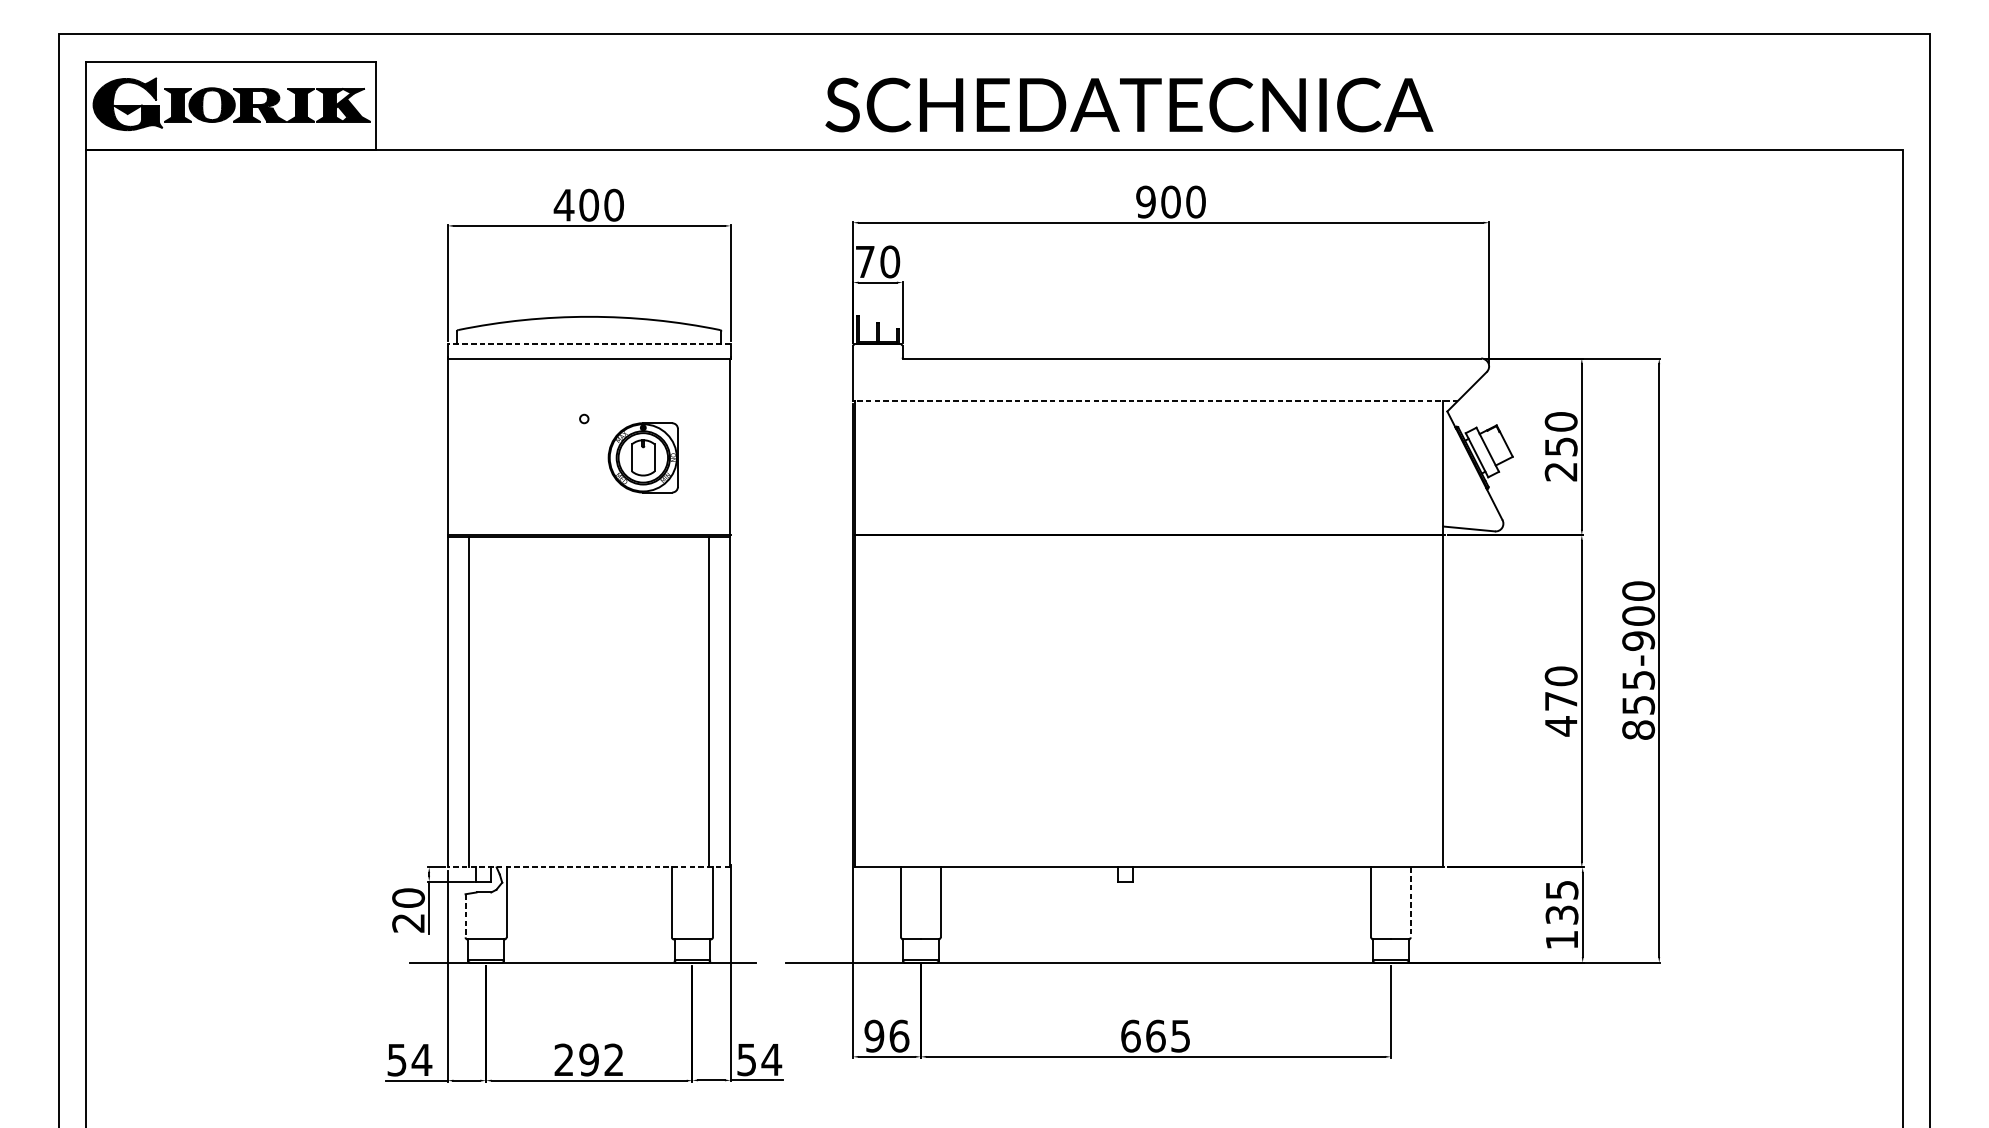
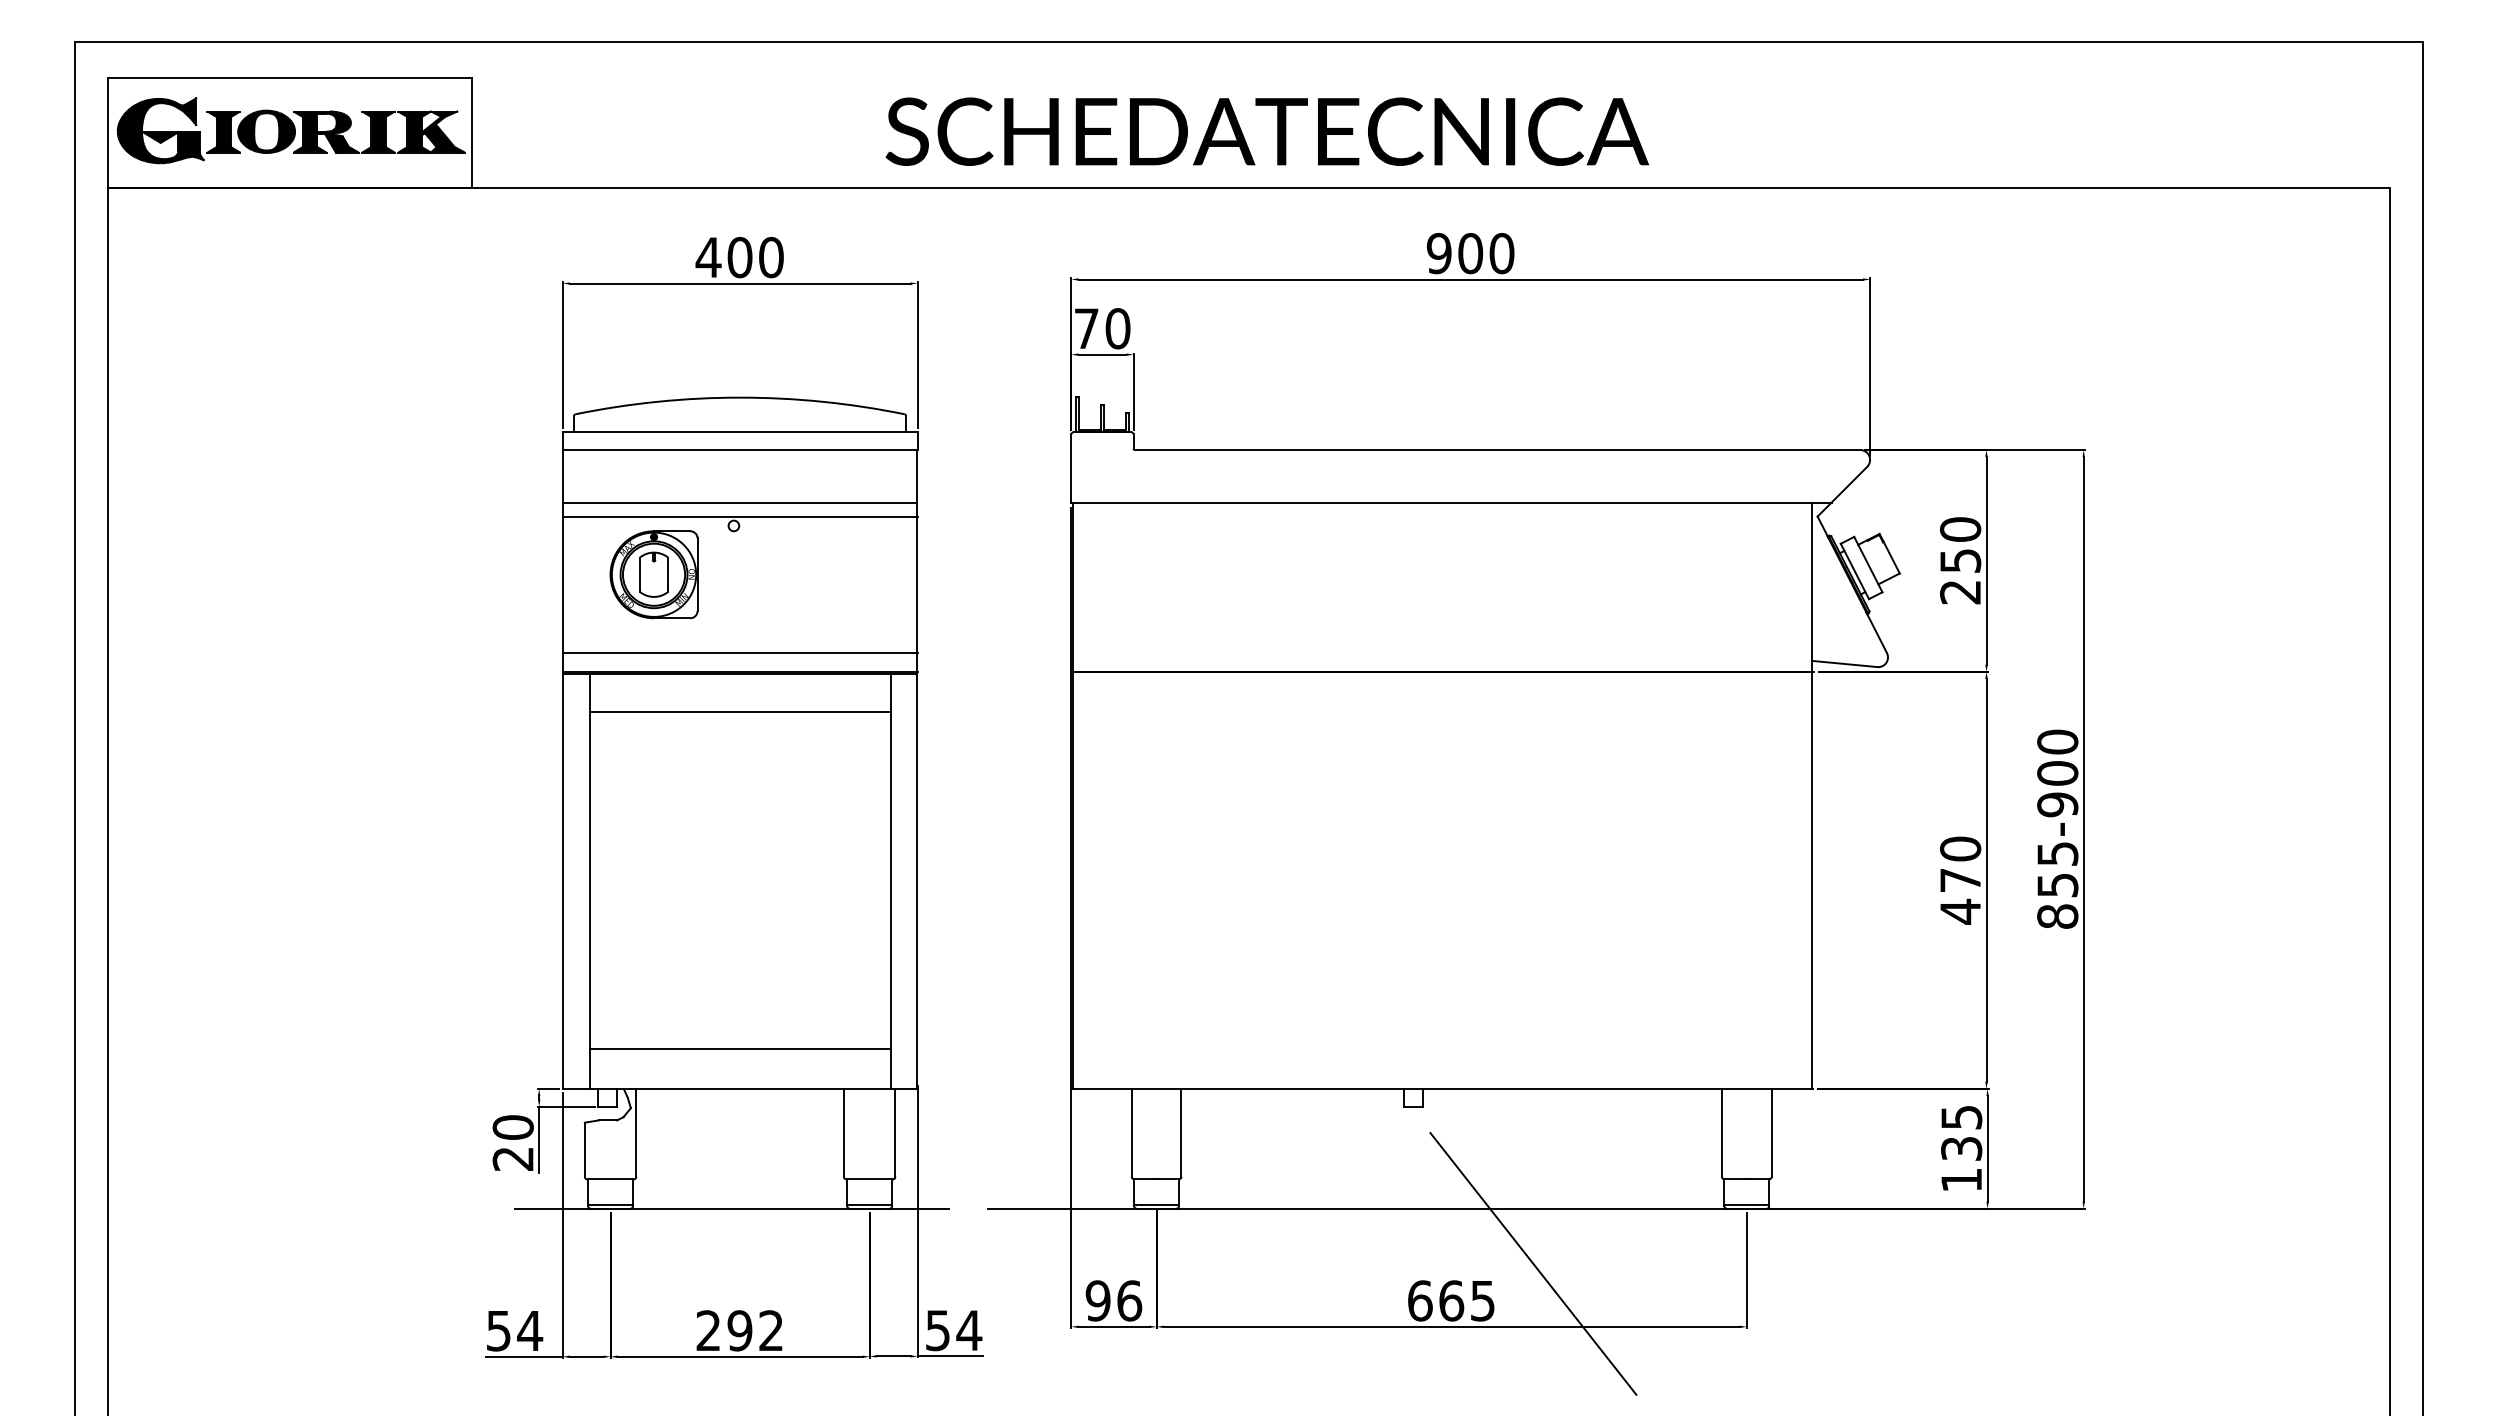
text: (1128, 104) -> (1266, 131), moved
line: (588, 344) -> (739, 432), dashed -> solid
line: (589, 401) -> (740, 503), added
line: (1155, 401) -> (1451, 503), dashed -> solid
line: (589, 411) -> (740, 516), added
part: (642, 457) -> (653, 574), moved
line: (589, 519) -> (740, 652), added
line: (588, 566) -> (739, 711), added
line: (588, 835) -> (739, 1049), added
line: (588, 867) -> (739, 1088), dashed -> solid
line: (1410, 902) -> (1771, 1132), dashed -> solid
line: (465, 916) -> (584, 1150), dashed -> solid
line: (1221, 1006) -> (1533, 1263), added

